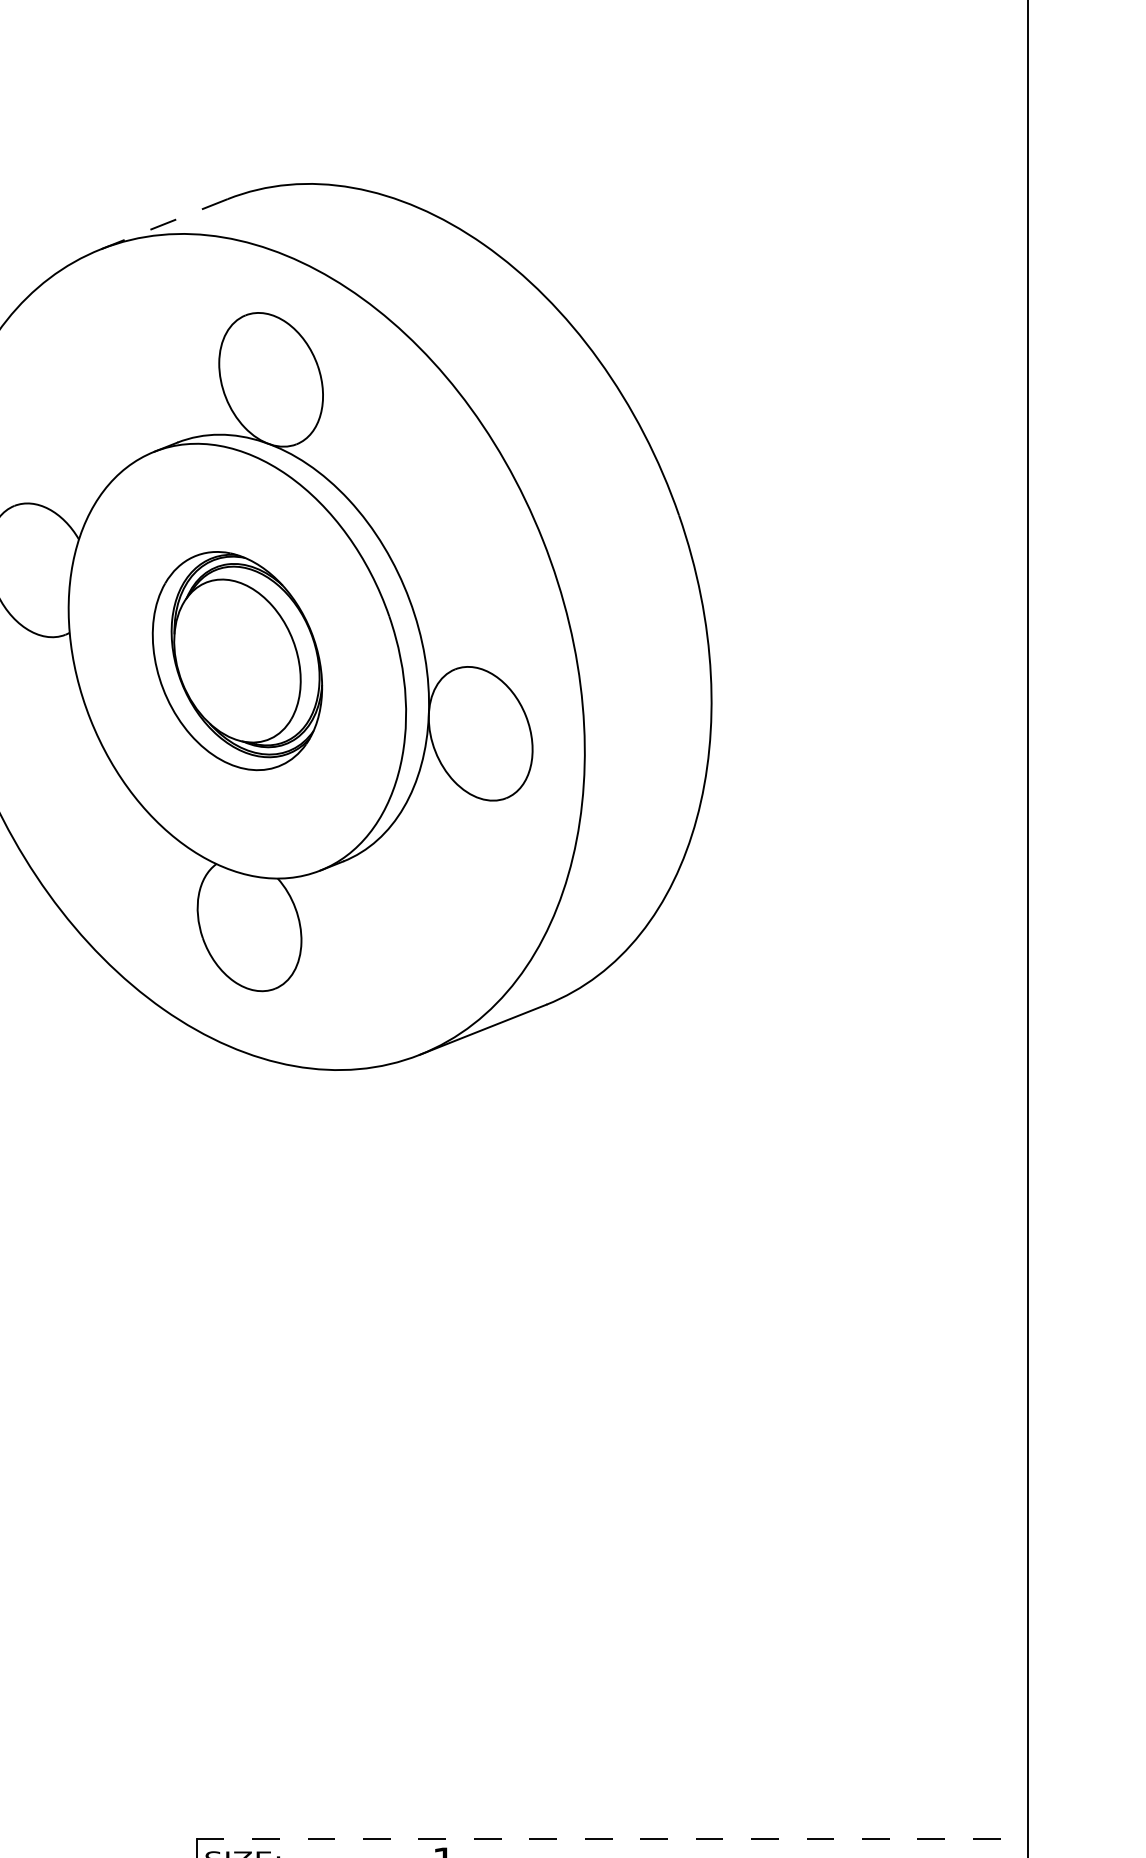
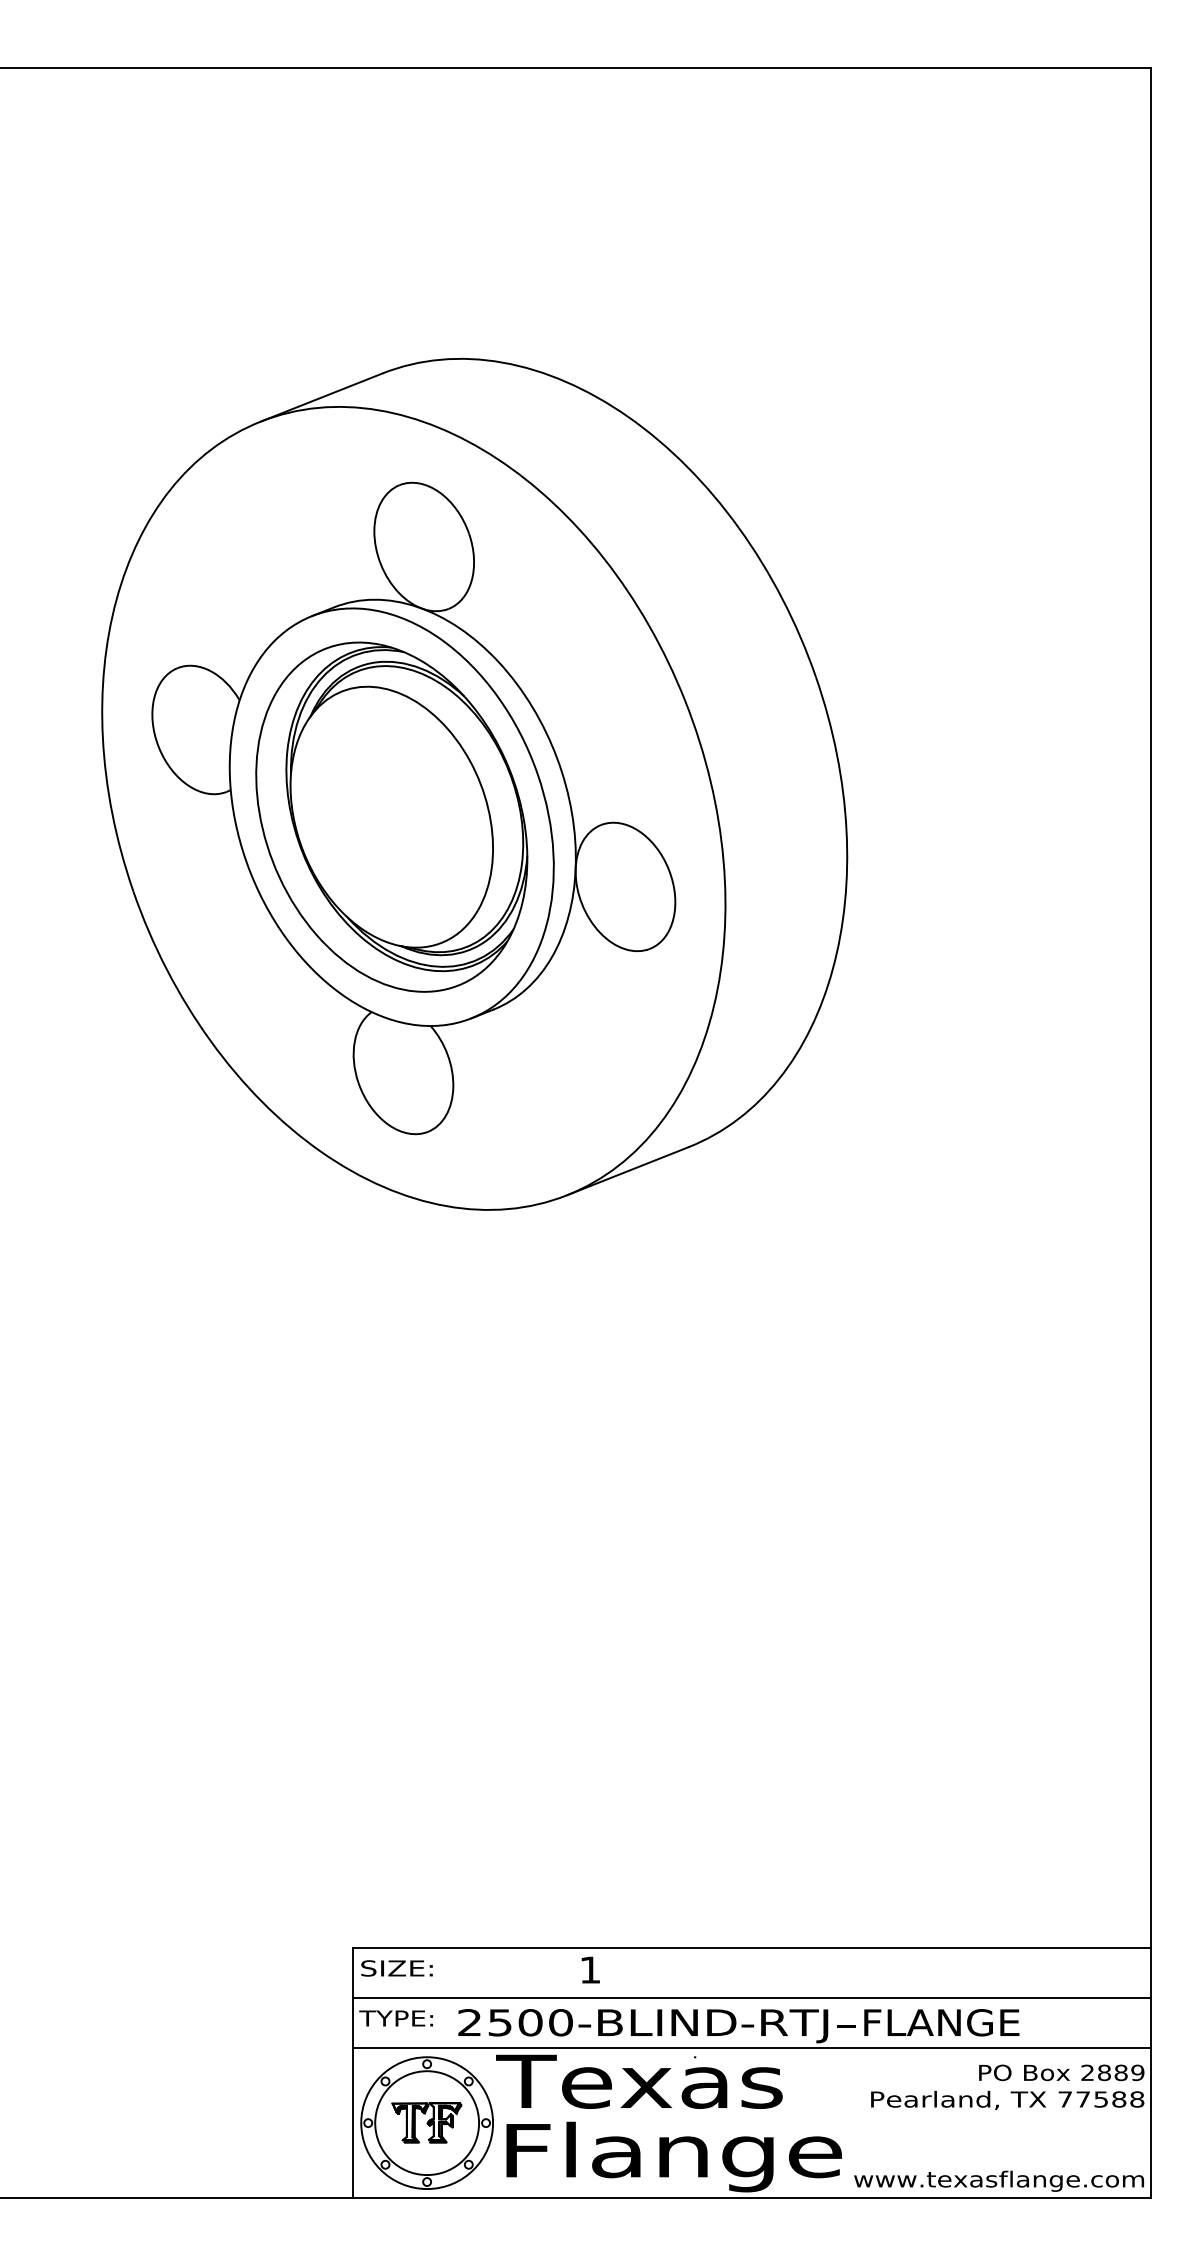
line: (164, 224) -> (321, 397), dashed -> solid
part: (237, 660) -> (391, 816), size x1.67
line: (612, 1839) -> (752, 1948), dashed -> solid

